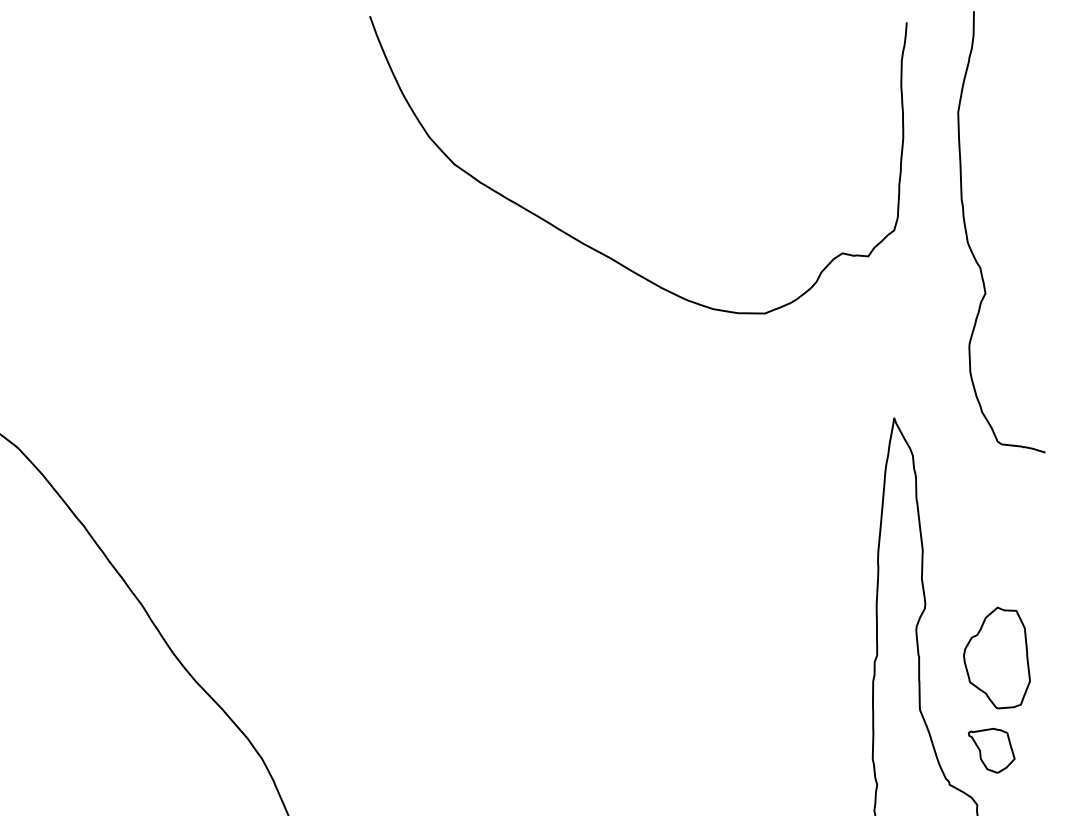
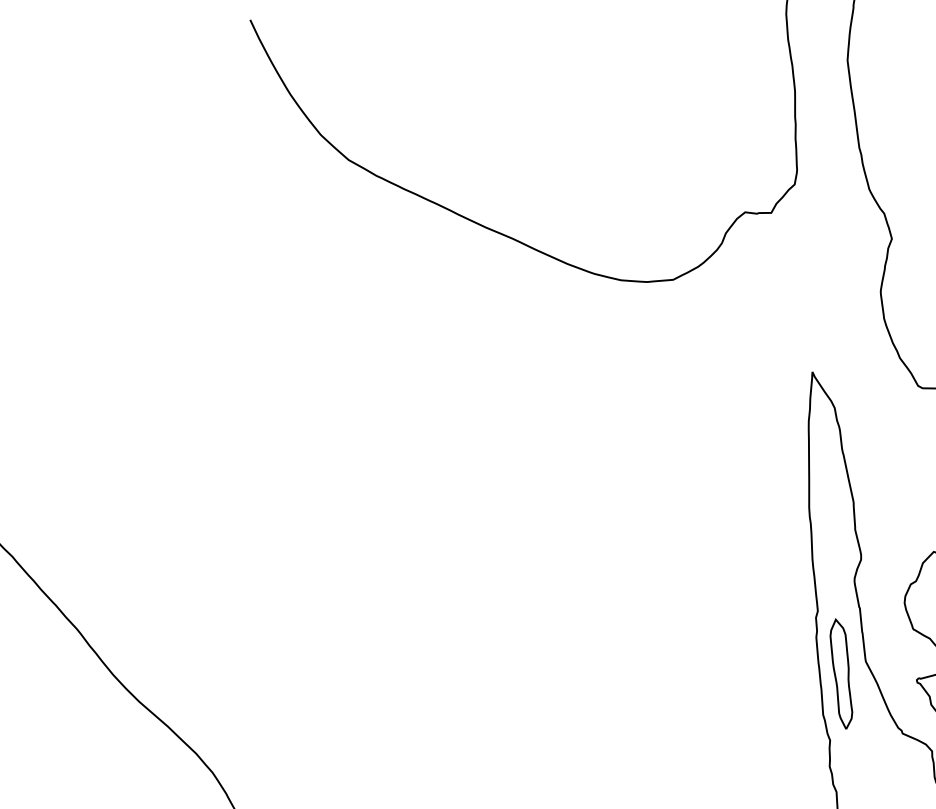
part: (894, 719) -> (841, 673), added

